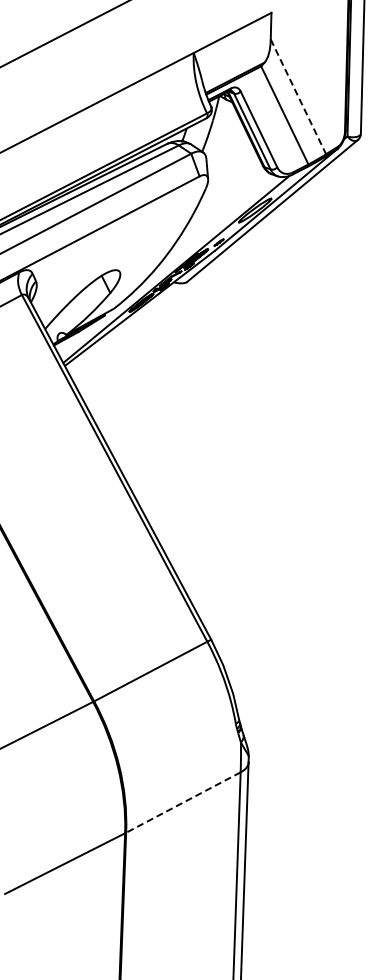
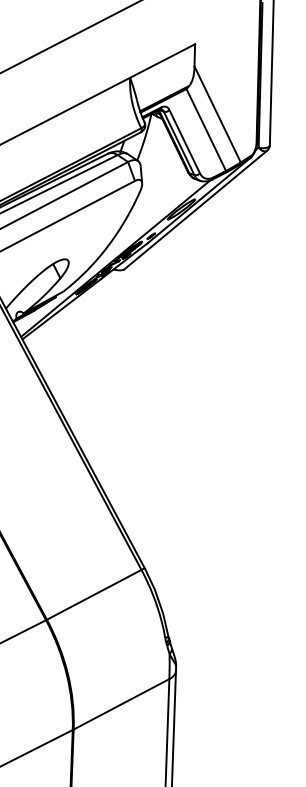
line: (298, 96) -> (217, 114), dashed -> solid
line: (183, 802) -> (121, 704), dashed -> solid

